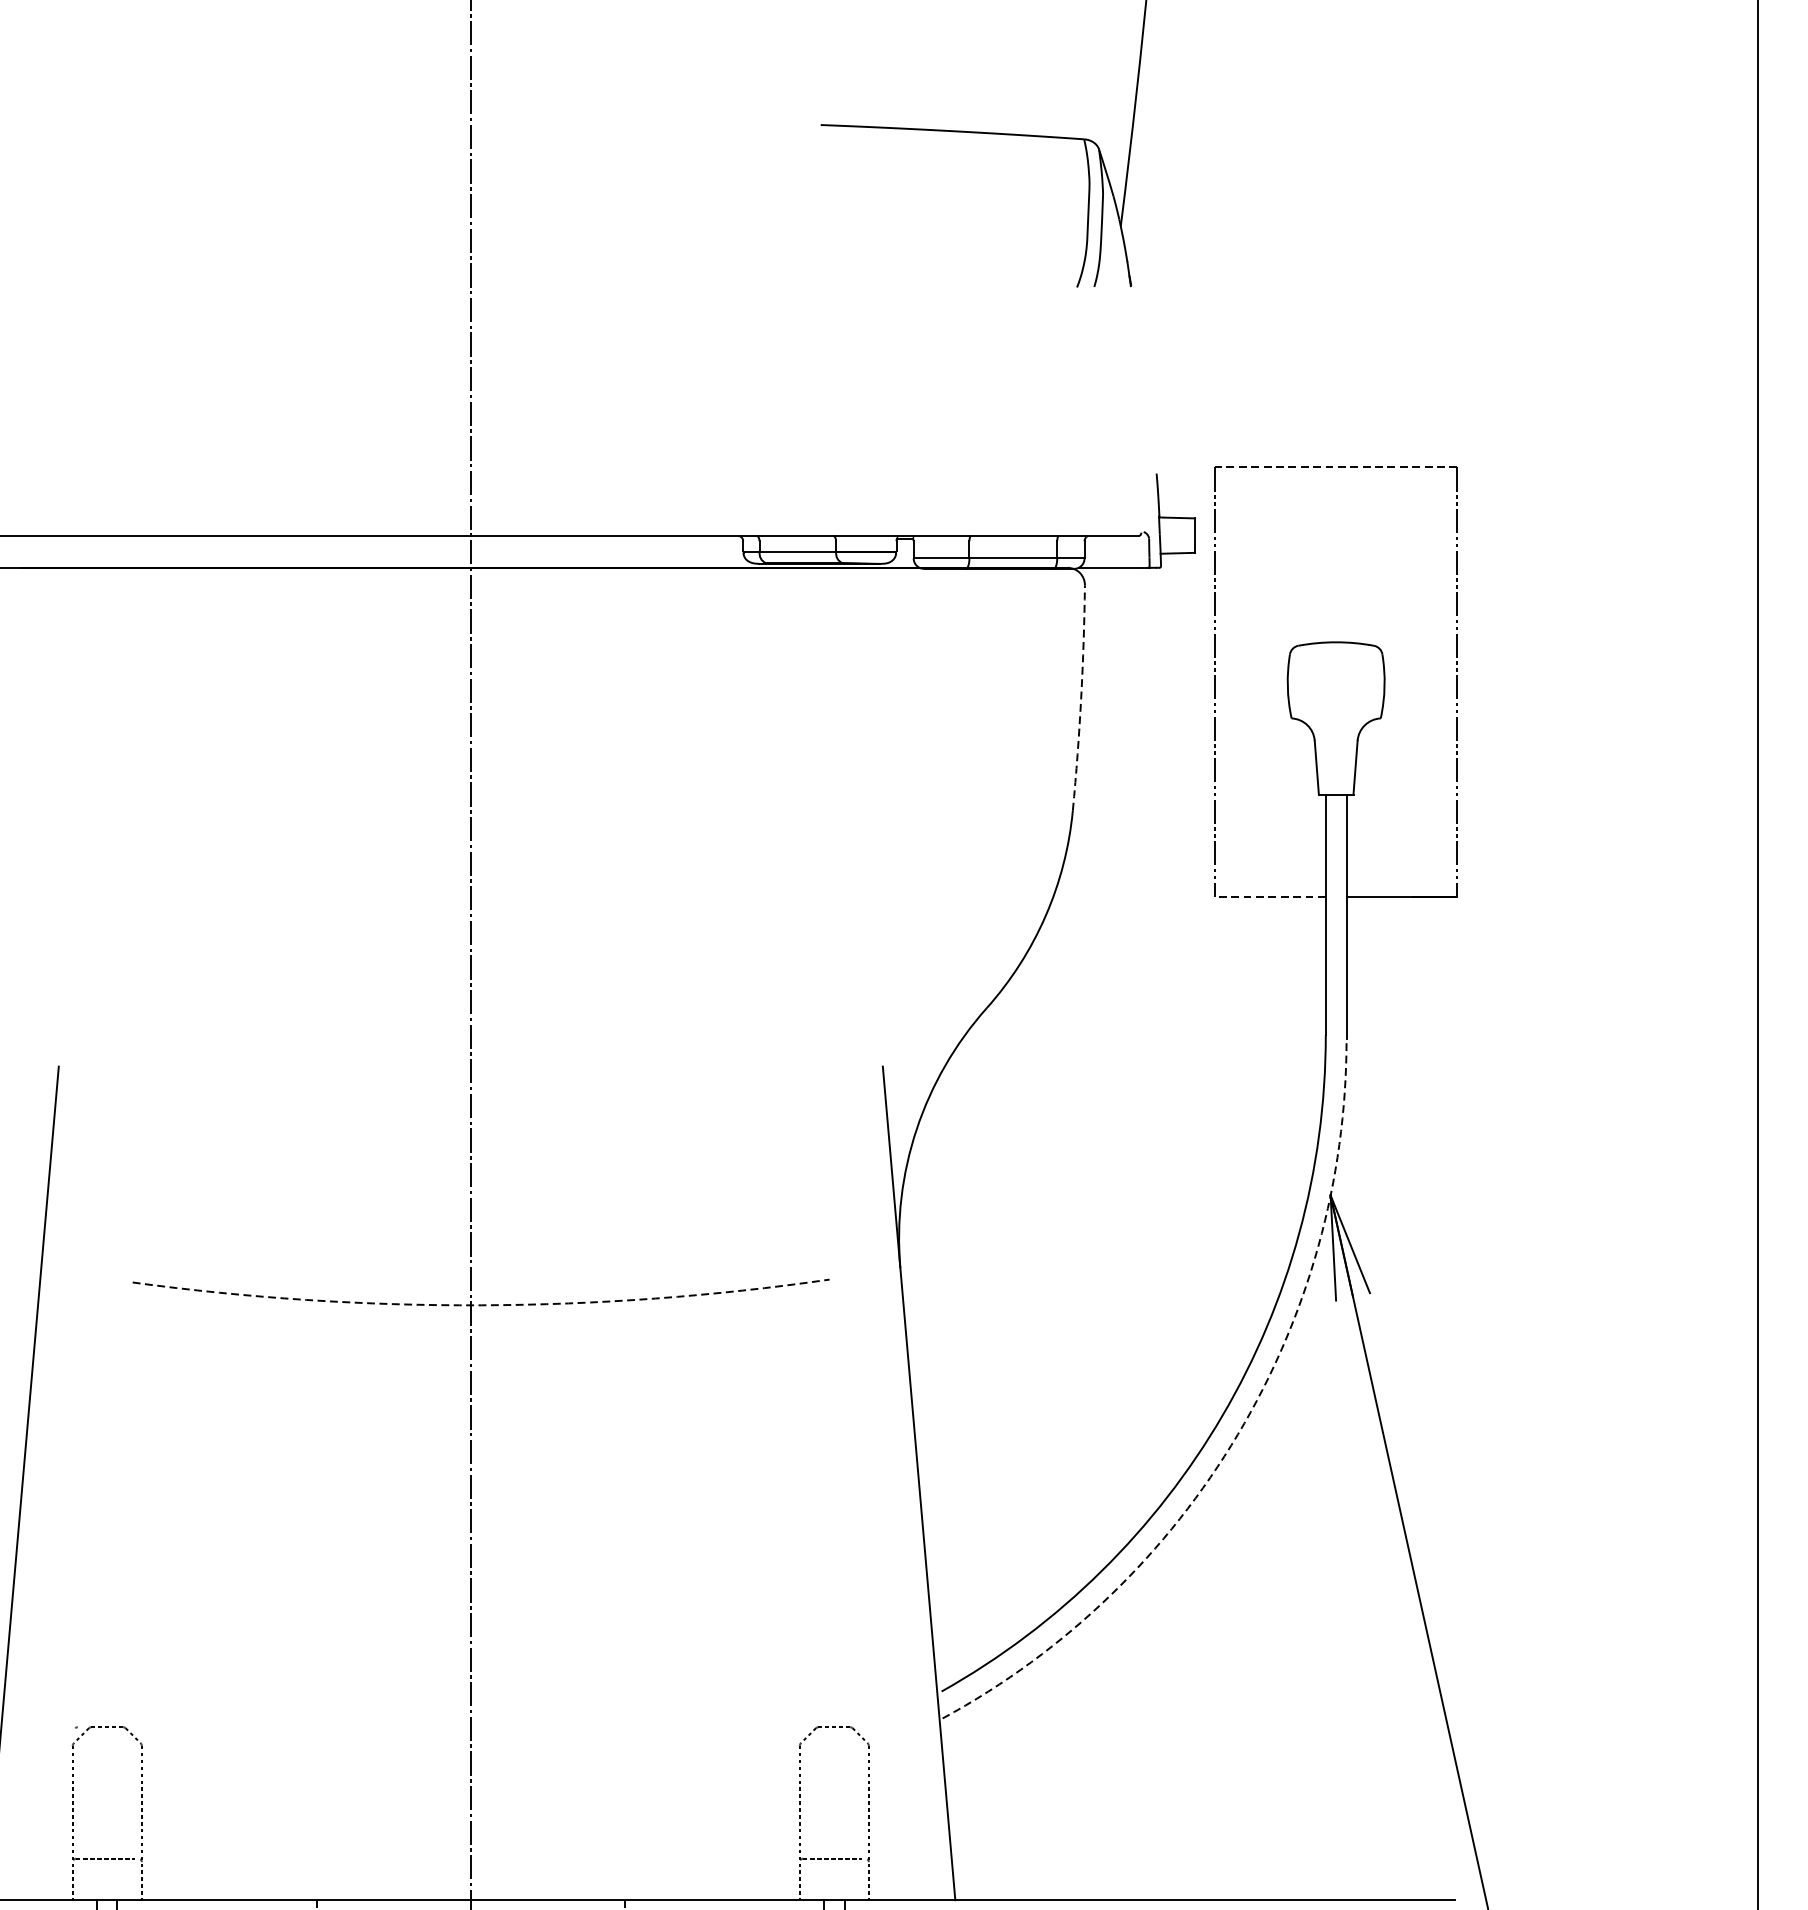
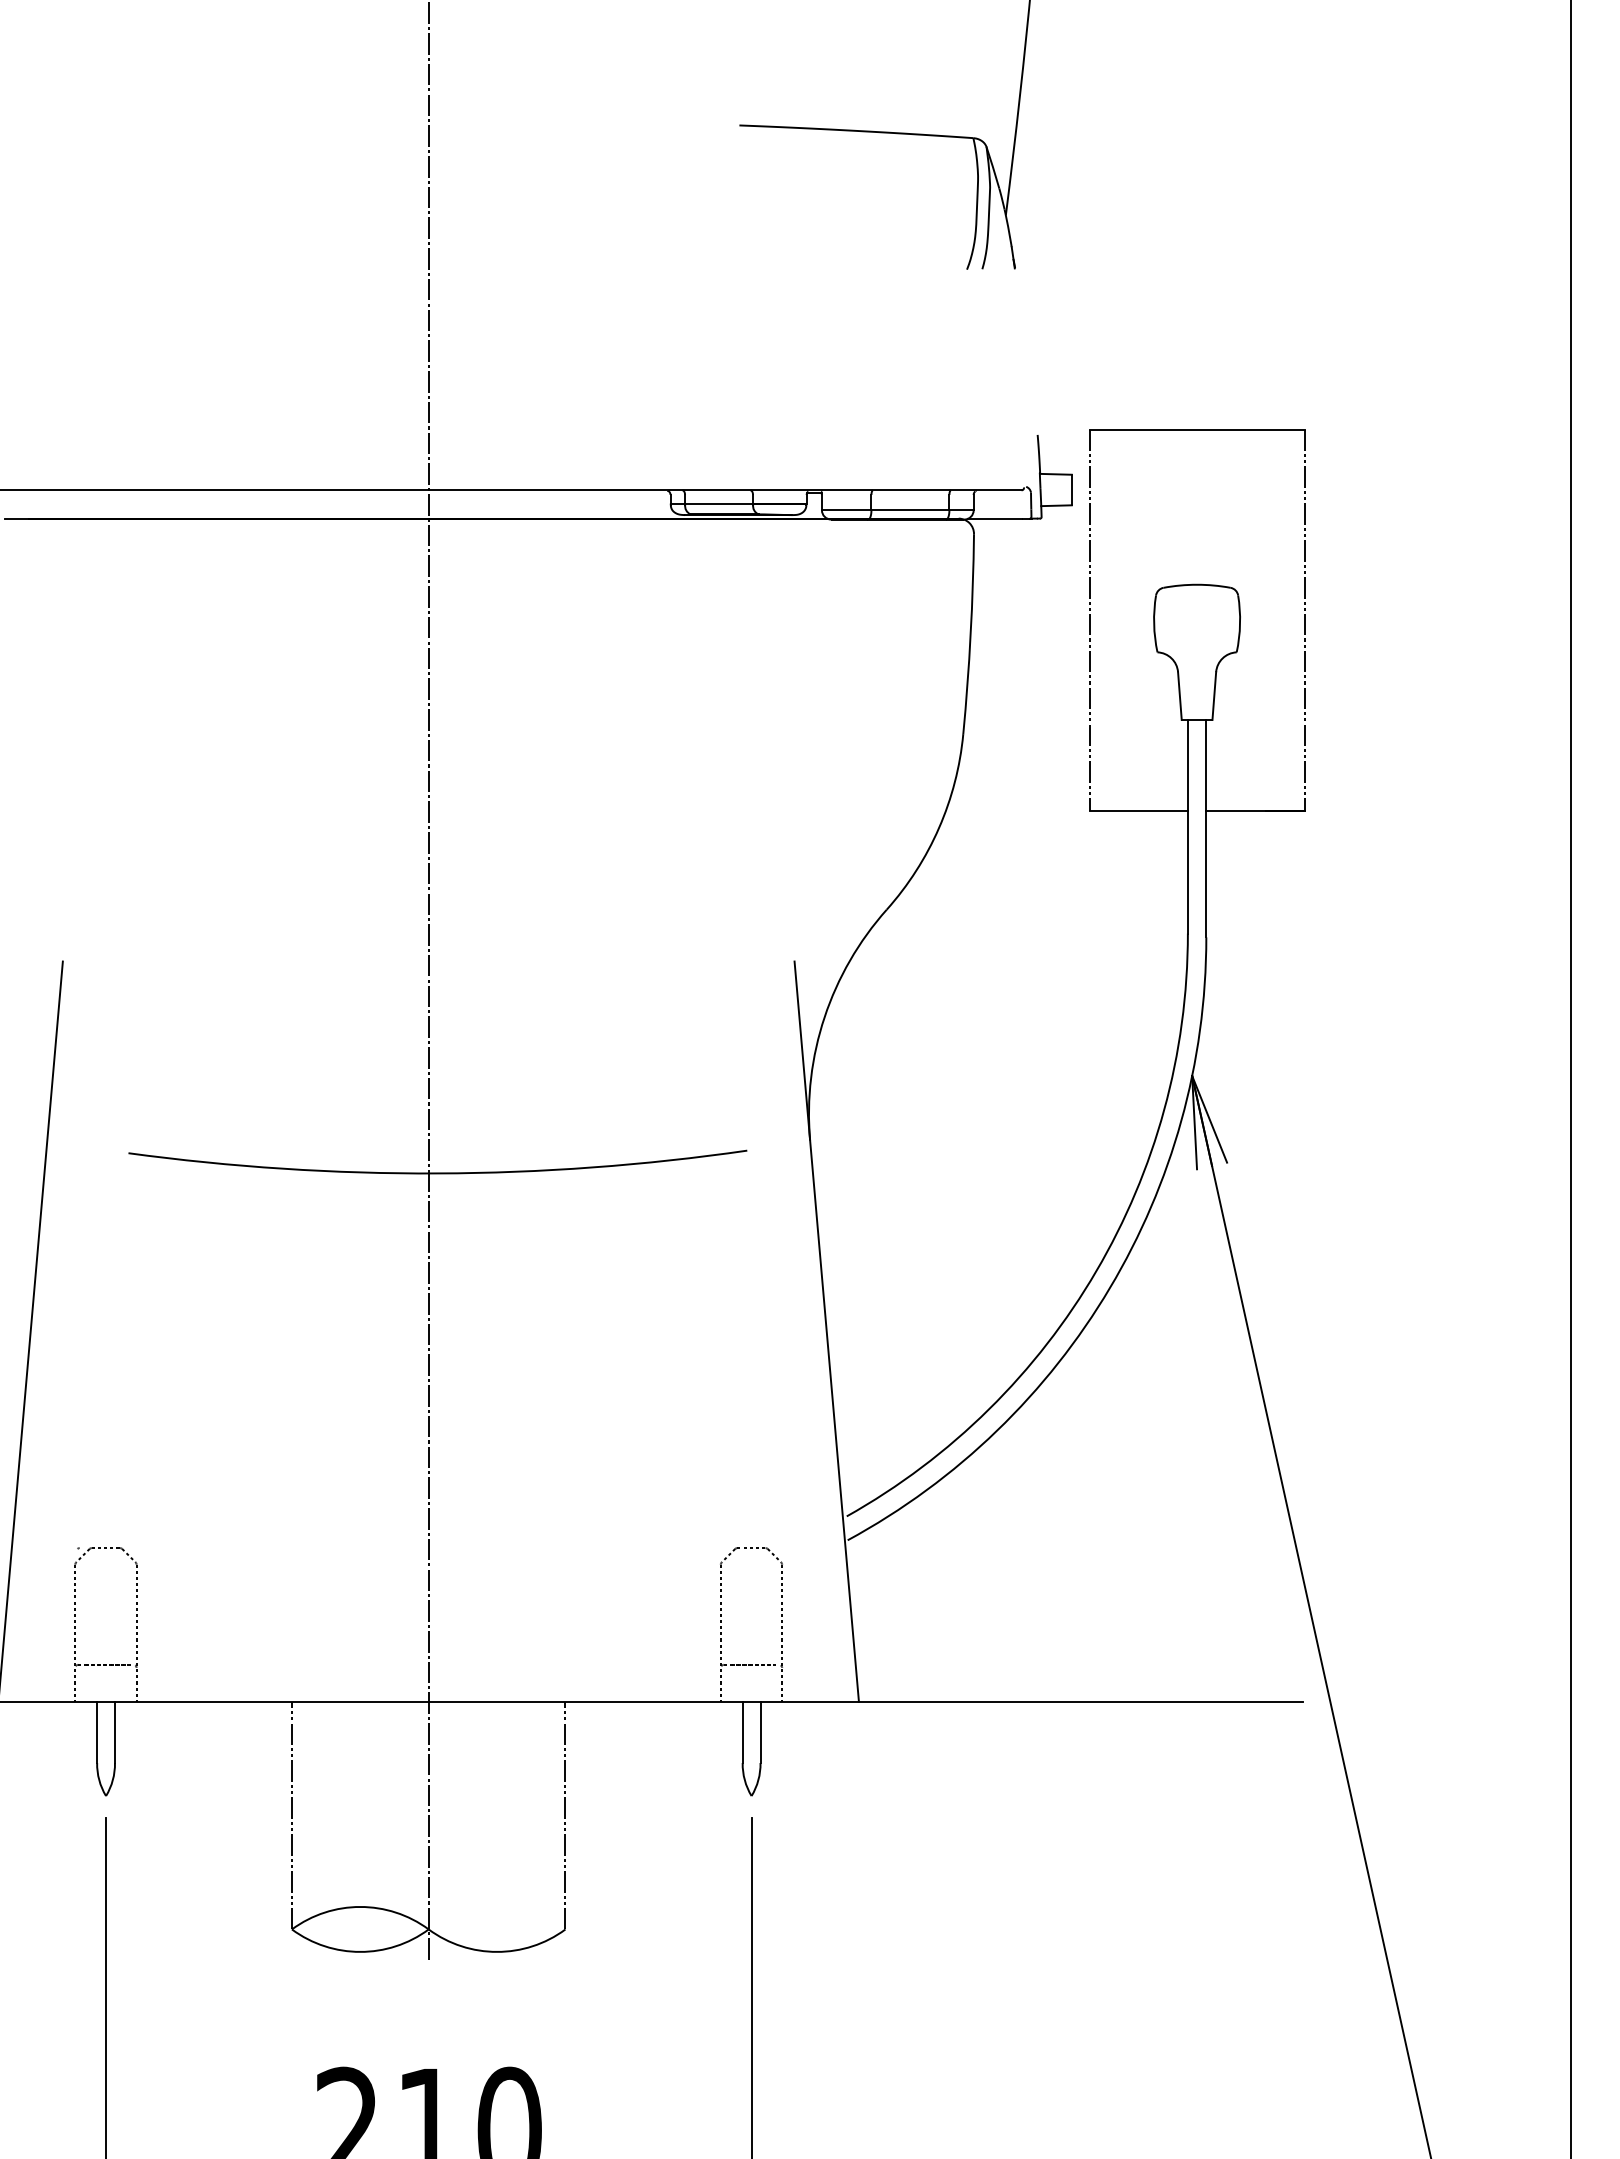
line: (1336, 467) -> (1197, 429), dashed -> solid
arc: (1080, 698) -> (970, 634), dashed -> solid
line: (1270, 896) -> (1138, 810), dashed -> solid
arc: (480, 1305) -> (437, 1173), dashed -> solid
arc: (1237, 1434) -> (1109, 1288), dashed -> solid

